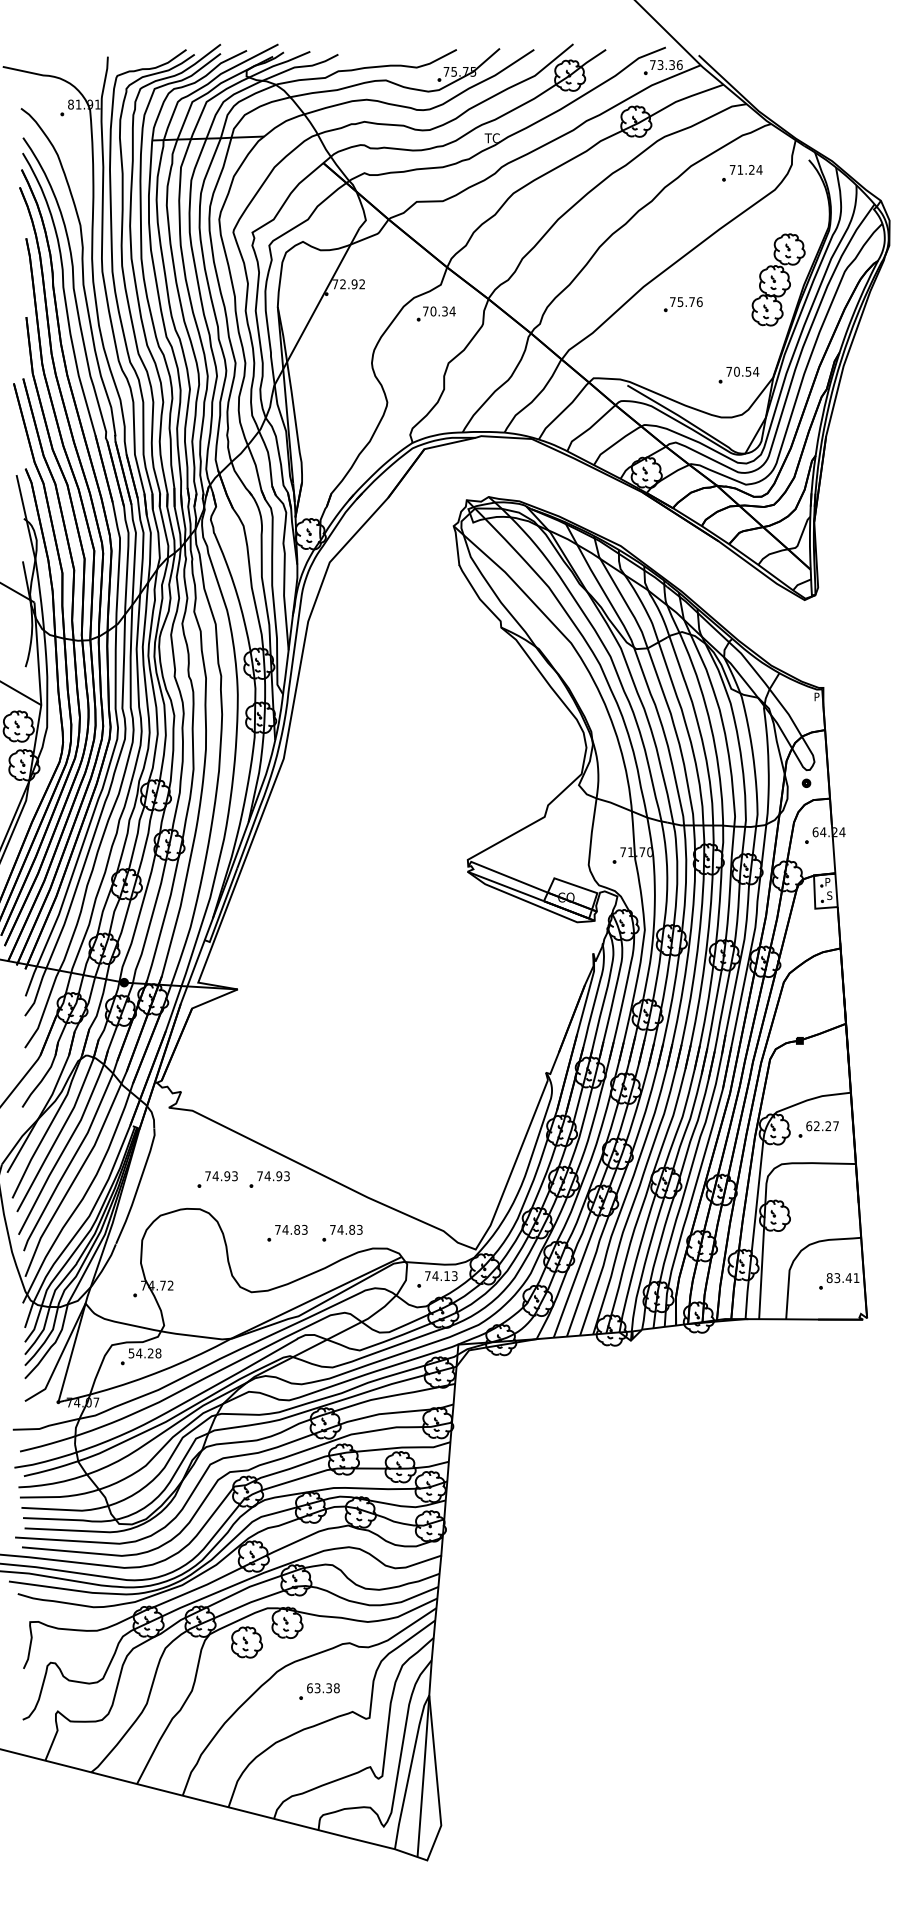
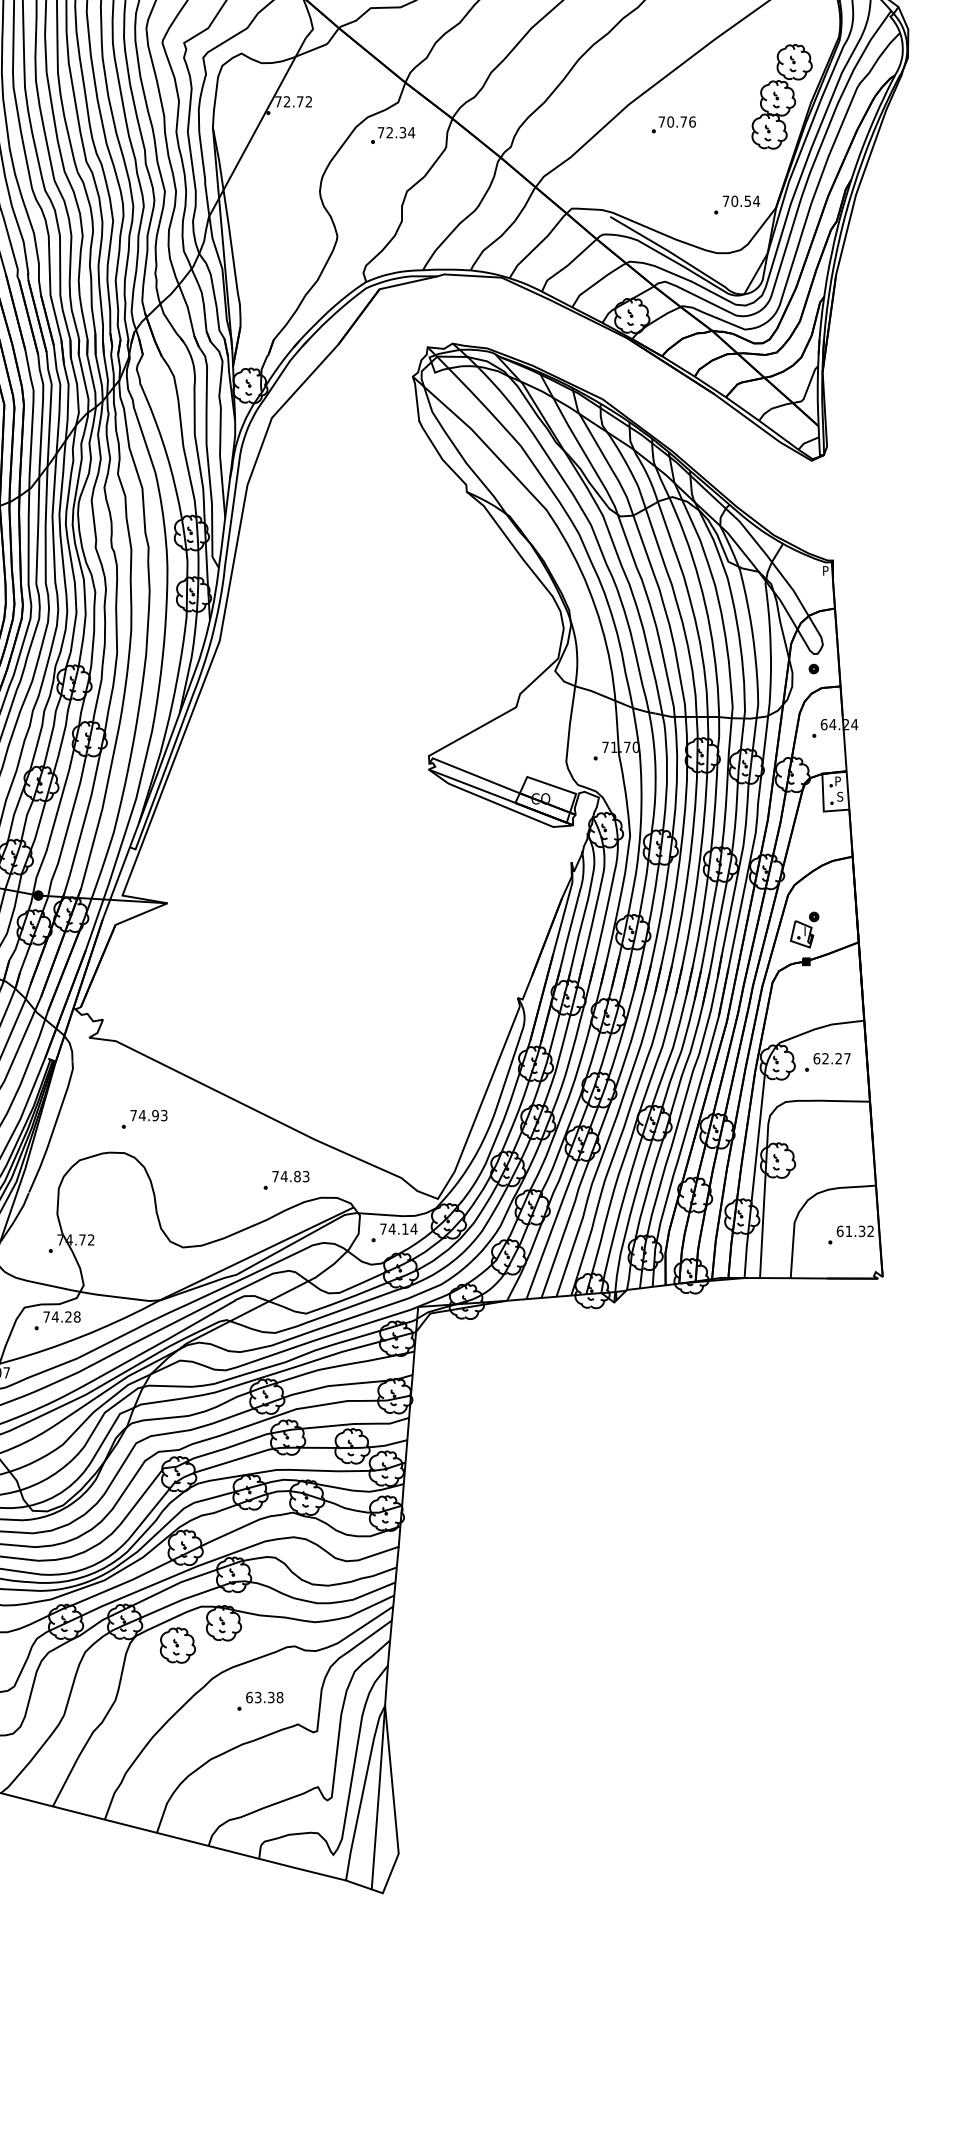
text: (354, 284) -> (300, 102), 72.92 -> 72.72
text: (680, 302) -> (670, 122), 75.76 -> 70.76
text: (433, 311) -> (389, 132), 70.34 -> 72.34
part: (798, 1012) -> (804, 929), added
part: (269, 1179) -> (203, 1119), removed
part: (287, 1232) -> (223, 1179), removed
text: (454, 1276) -> (413, 1229), 74.13 -> 74.14
text: (842, 1278) -> (854, 1231), 83.41 -> 61.32
text: (131, 1353) -> (46, 1317), 54.28 -> 74.28

